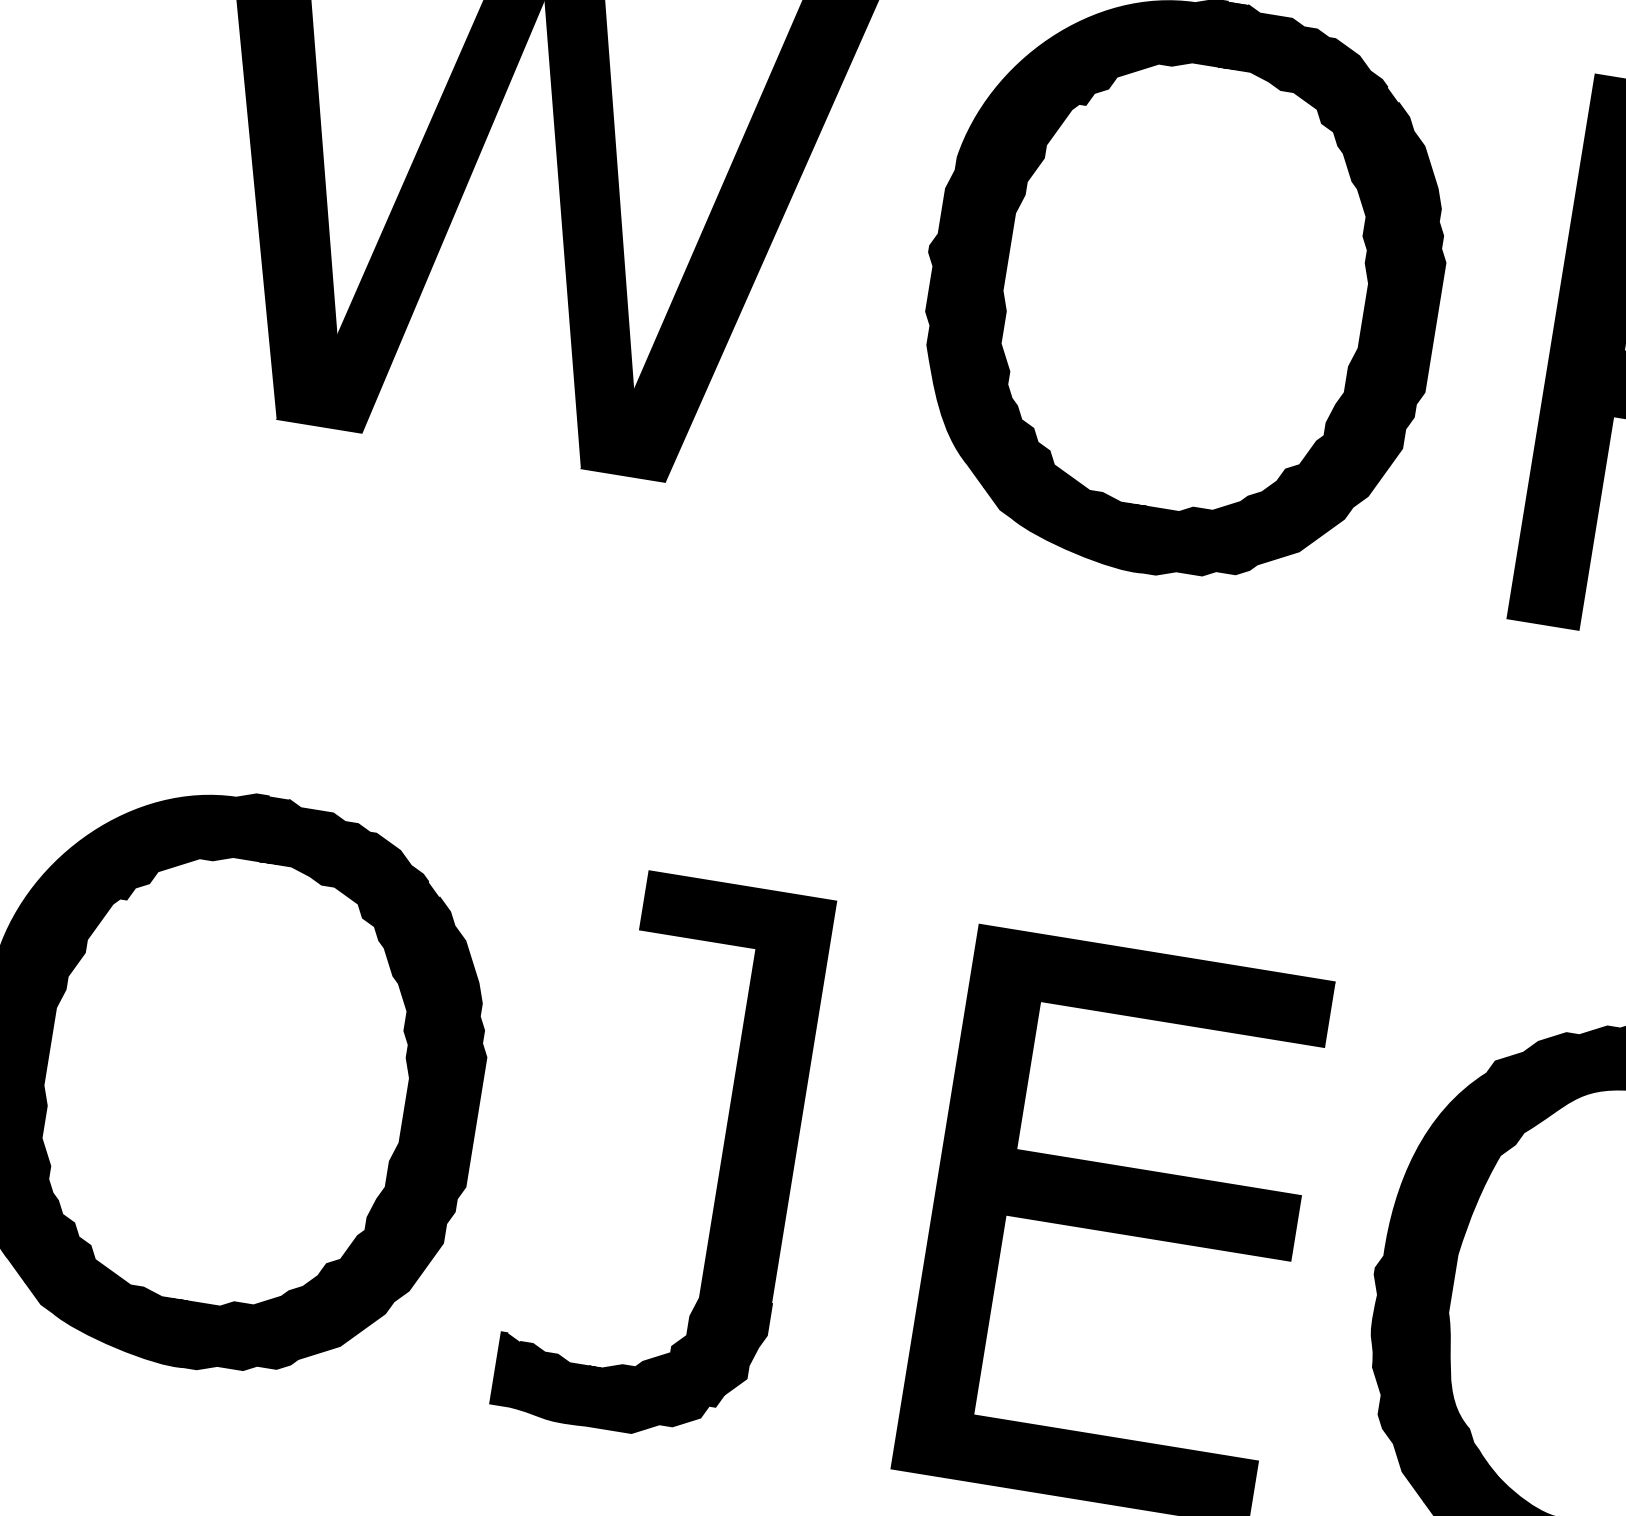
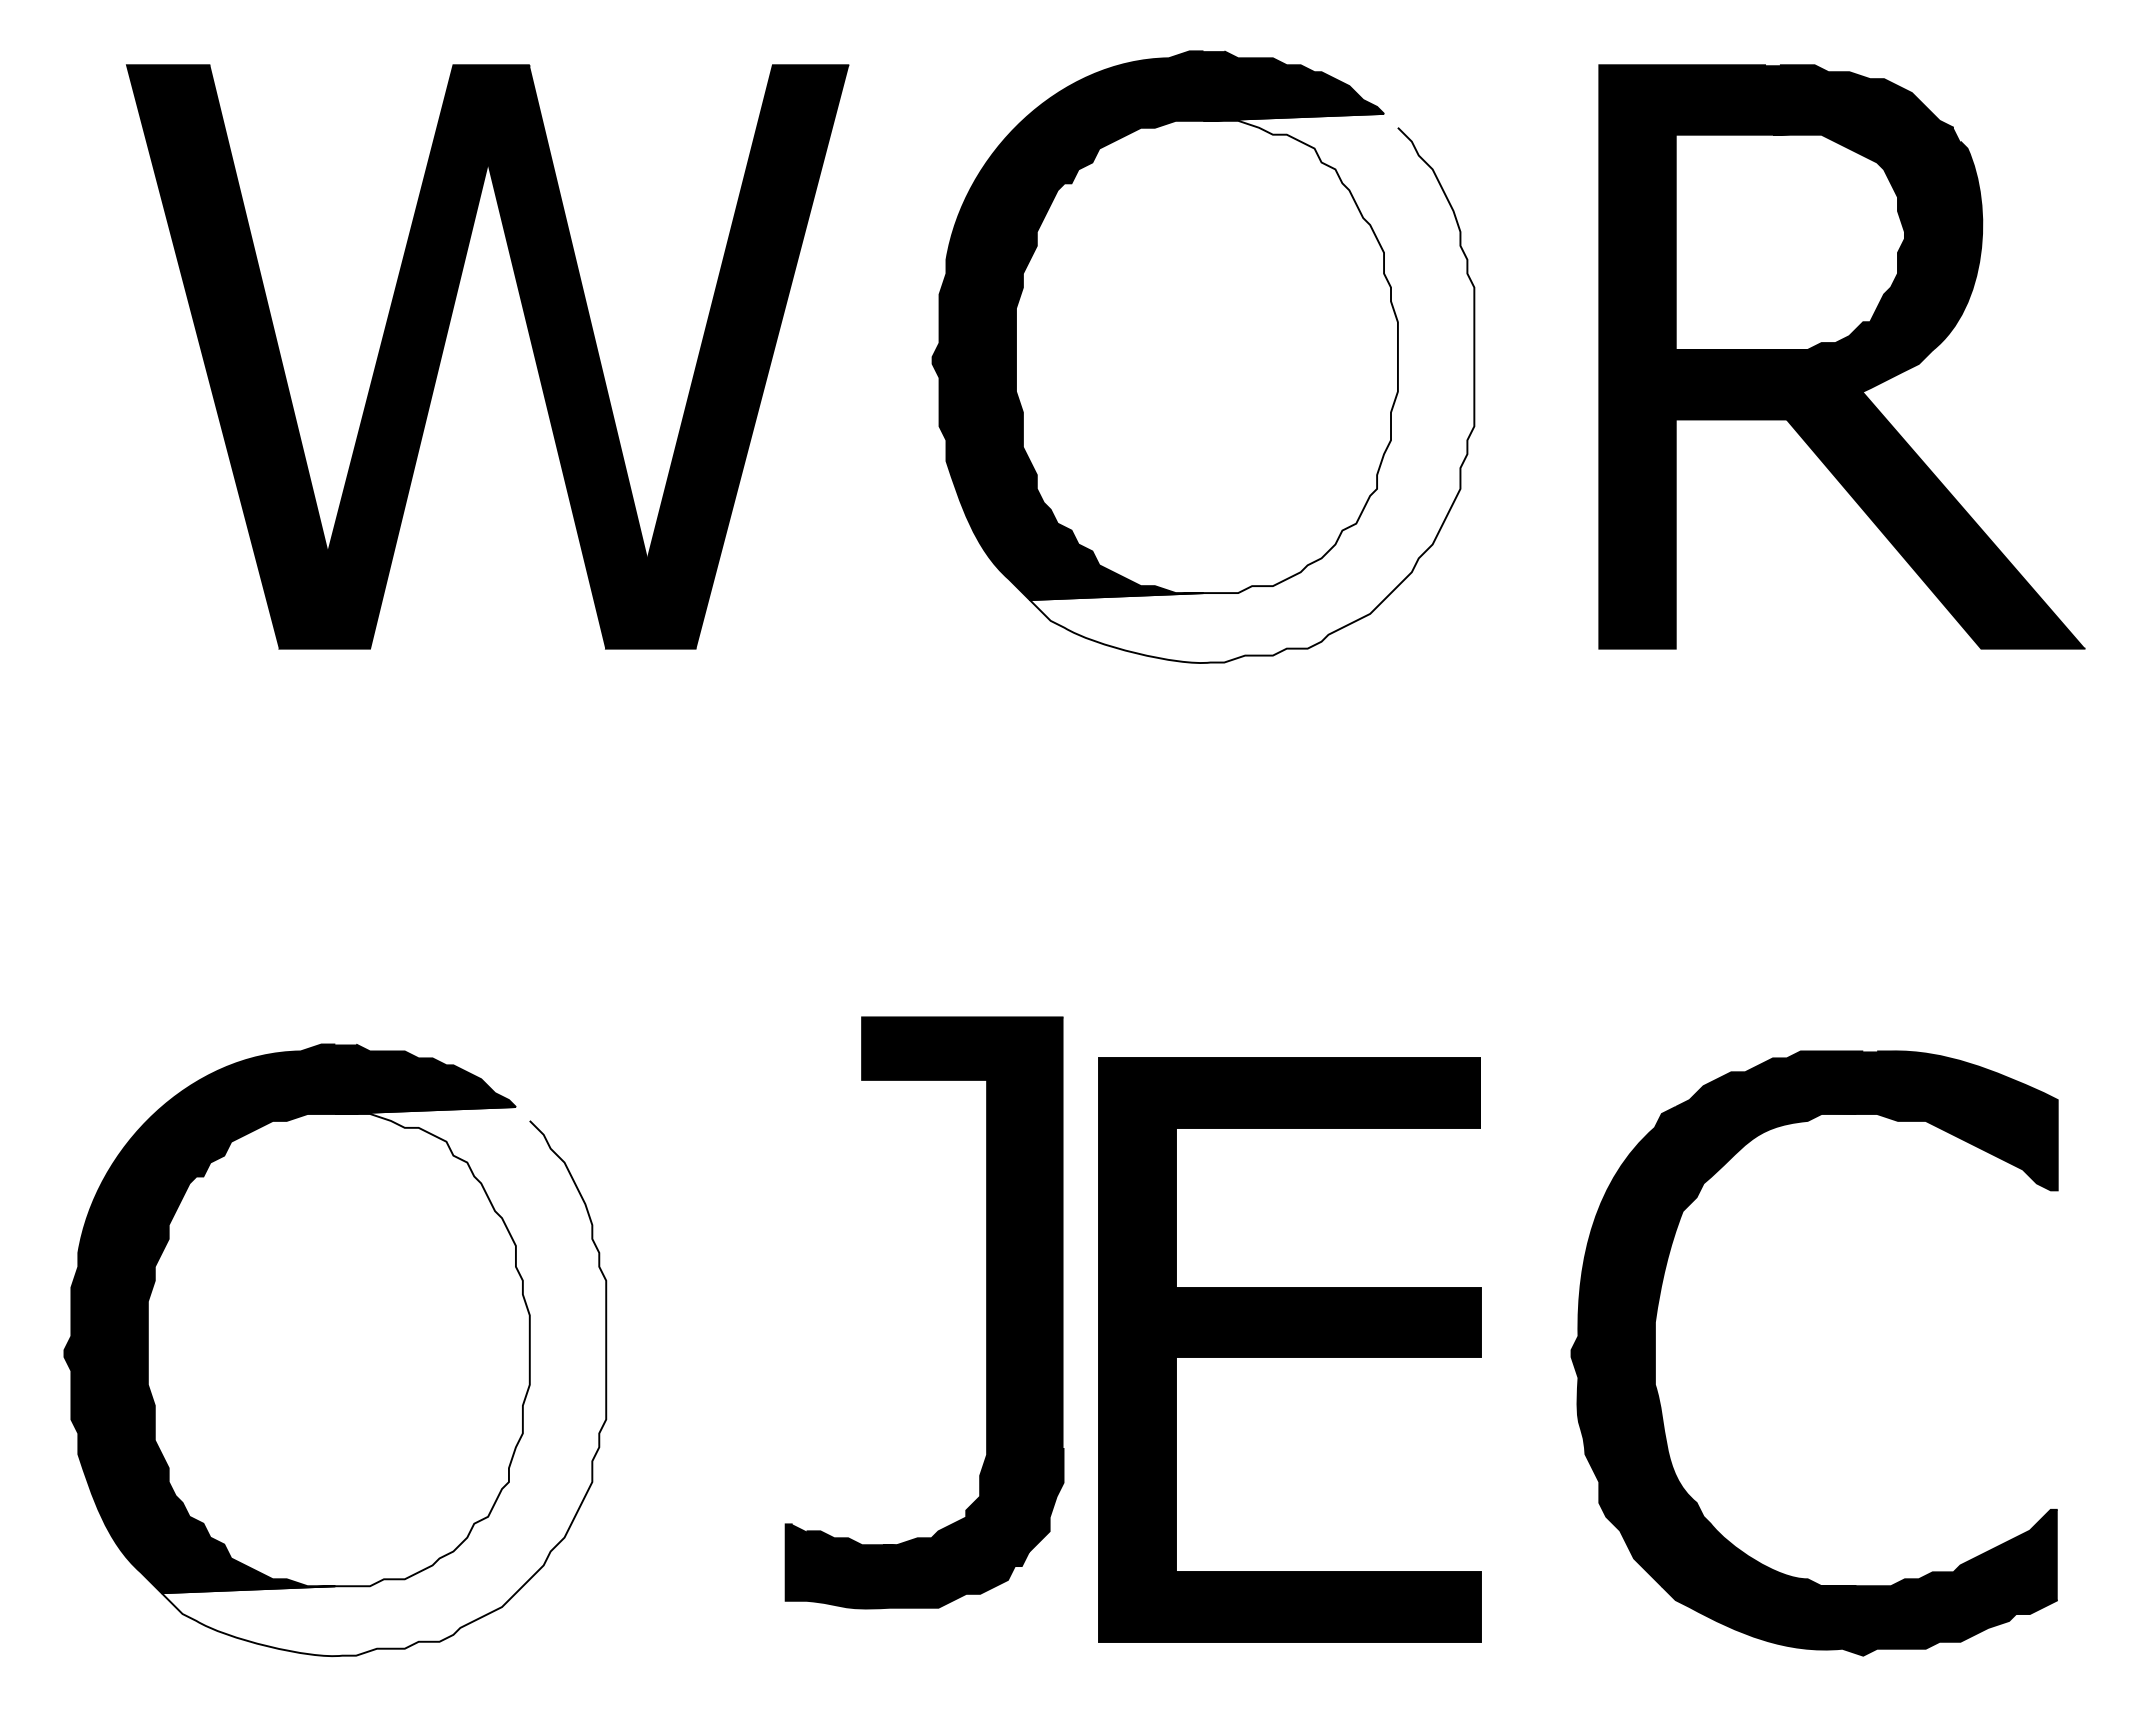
fill: (1222, 323) -> (1251, 388), removed
fill: (263, 1117) -> (383, 1381), removed
part: (720, 1165) -> (986, 1312), moved

